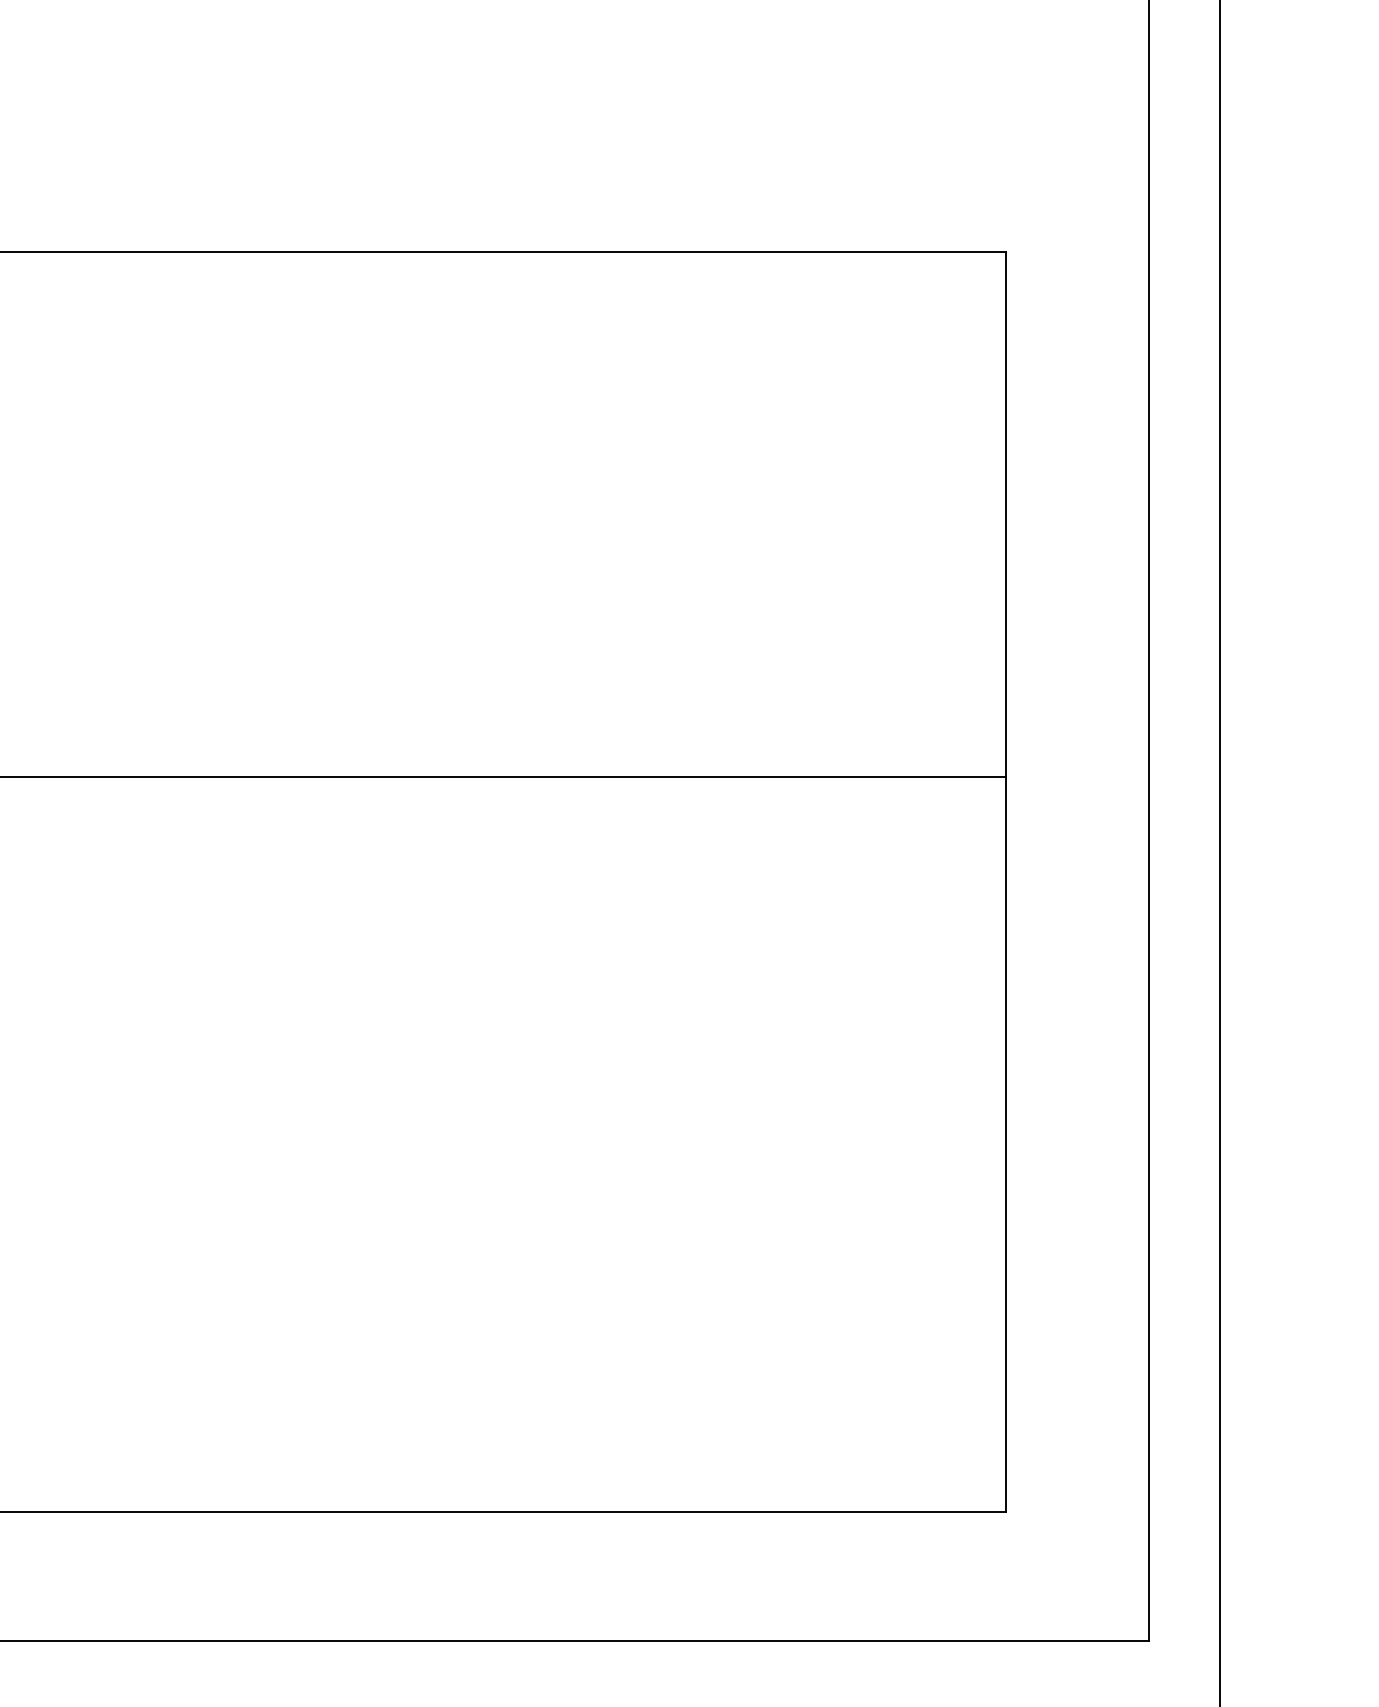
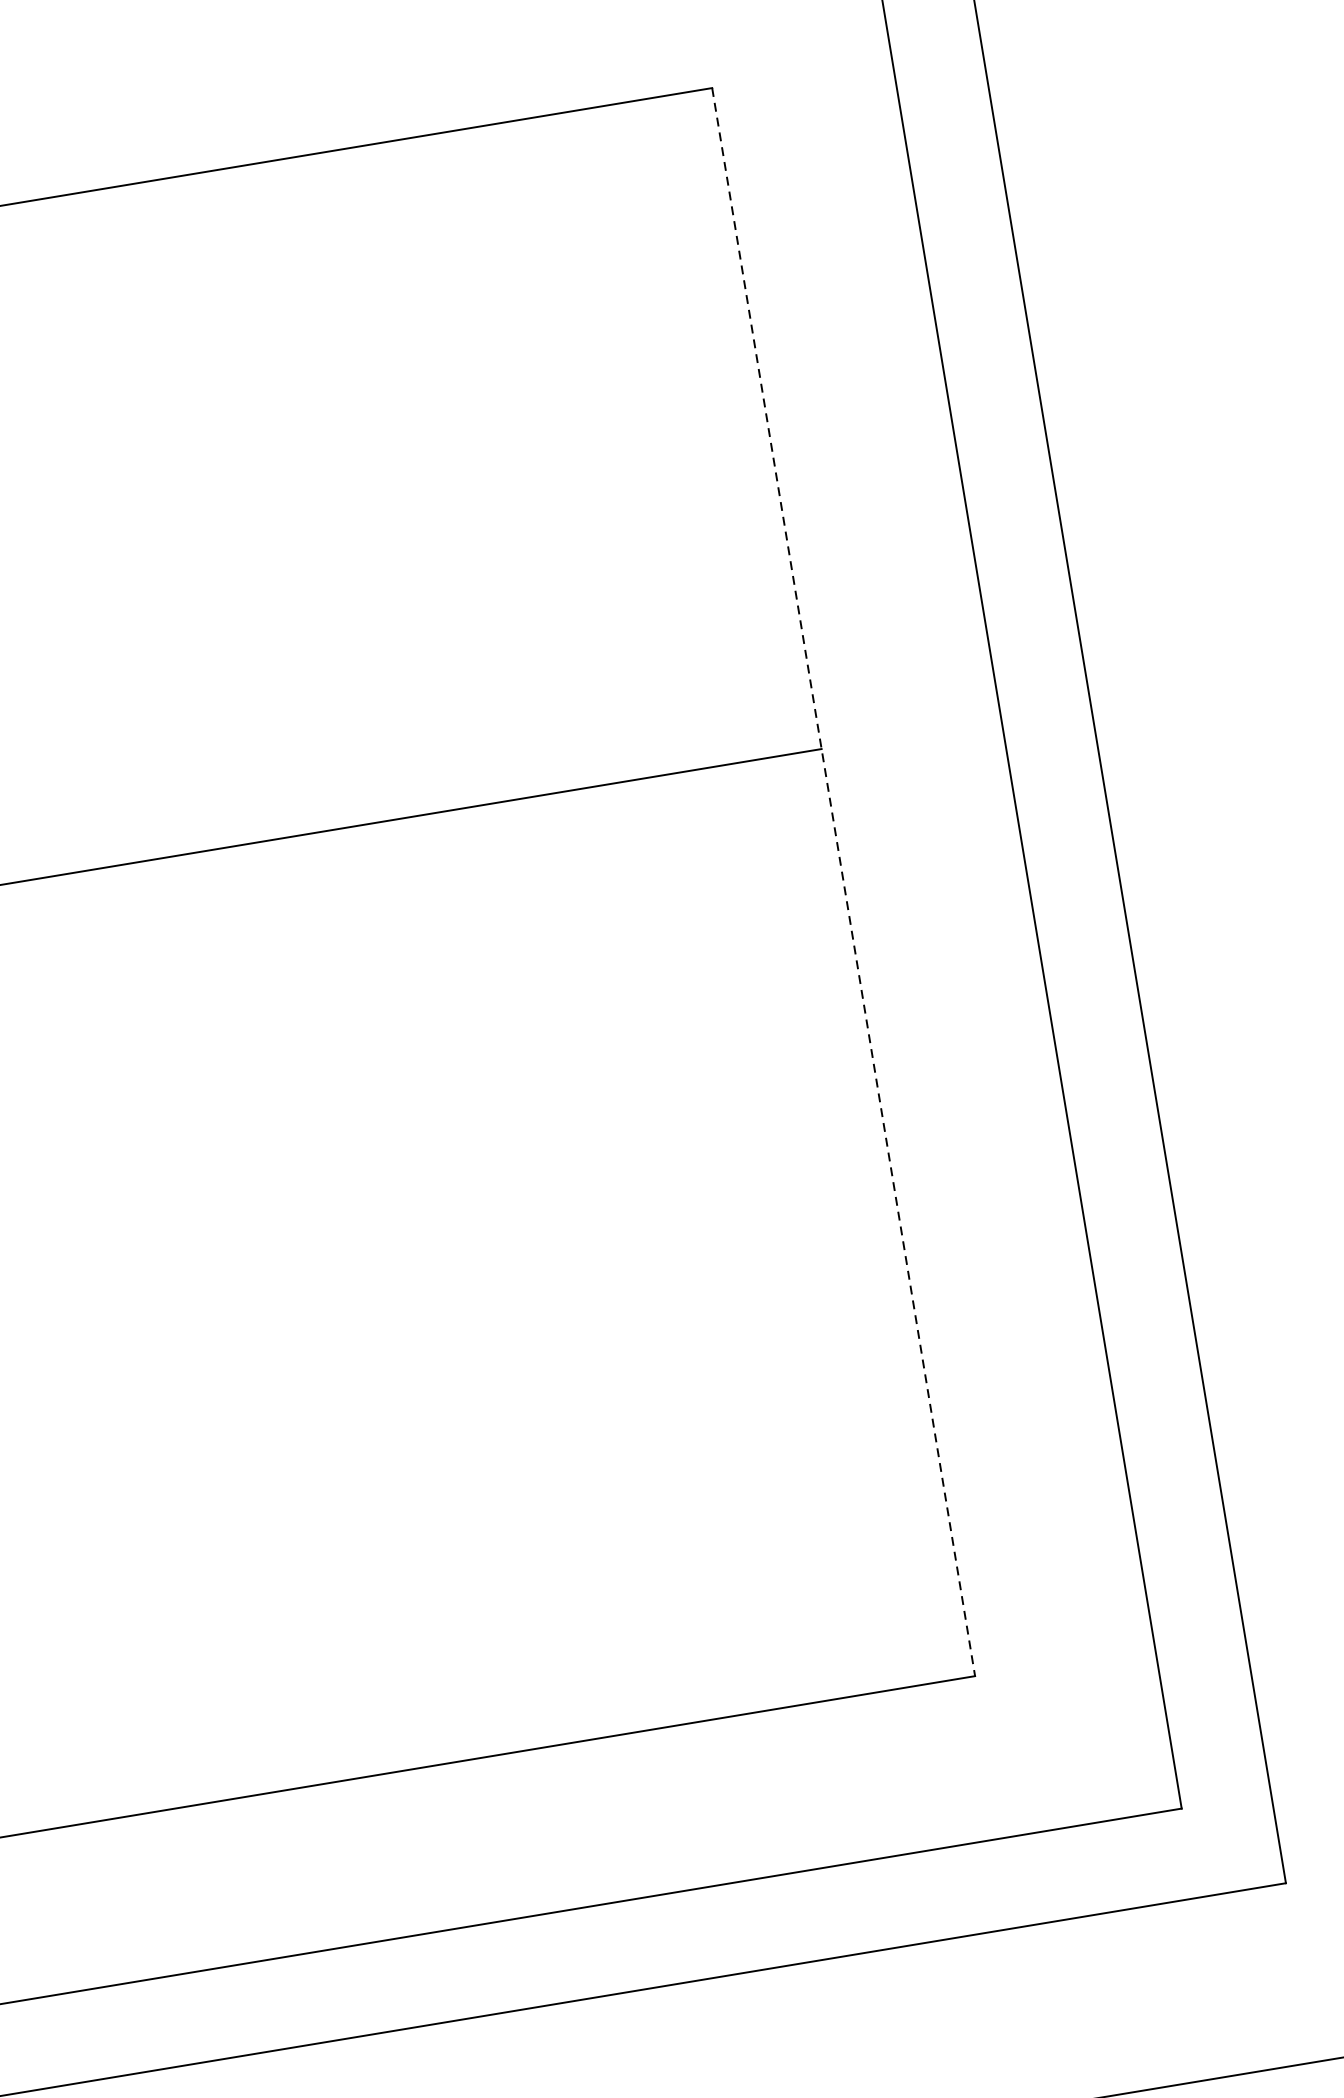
line: (1006, 882) -> (844, 882), solid -> dashed

